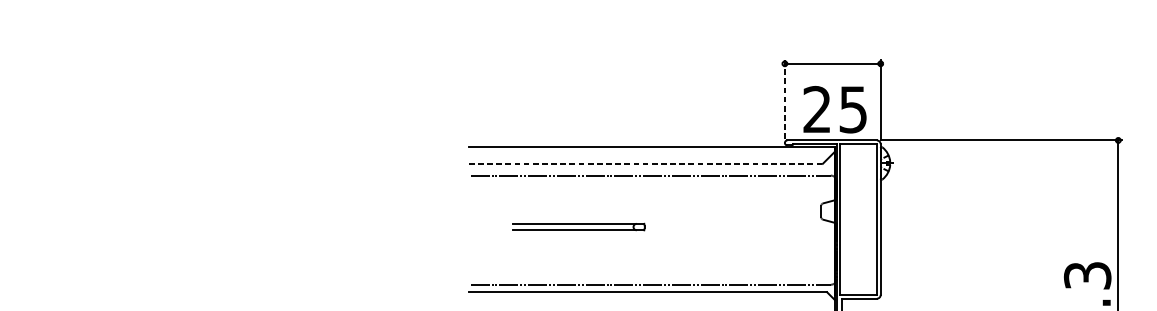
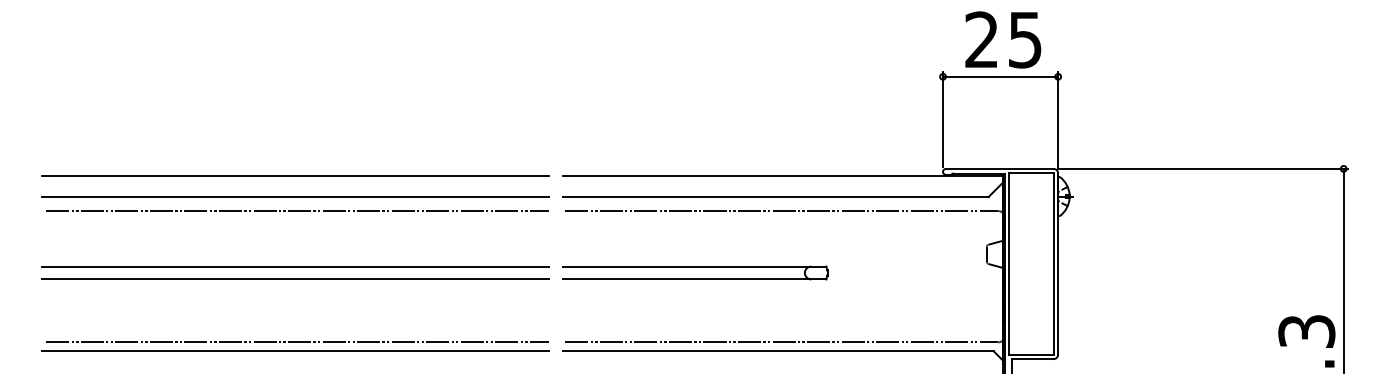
line: (785, 99) -> (943, 119), dashed -> solid
text: (835, 109) -> (1003, 39), moved
line: (246, 146) -> (295, 176), added
line: (246, 164) -> (295, 197), added
line: (645, 164) -> (775, 197), dashed -> solid
line: (247, 175) -> (297, 211), added
line: (246, 221) -> (295, 266), added
part: (578, 226) -> (695, 272), size x1.67
line: (246, 232) -> (295, 279), added
line: (247, 284) -> (297, 342), added
line: (246, 292) -> (295, 351), added

